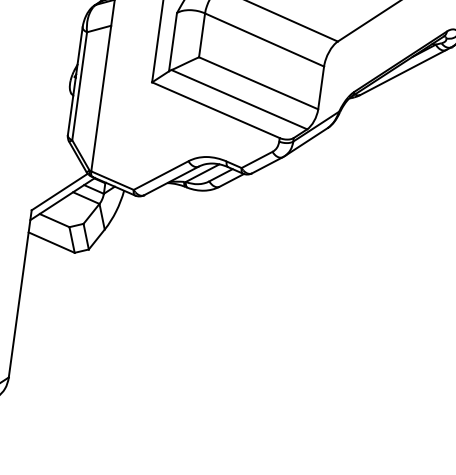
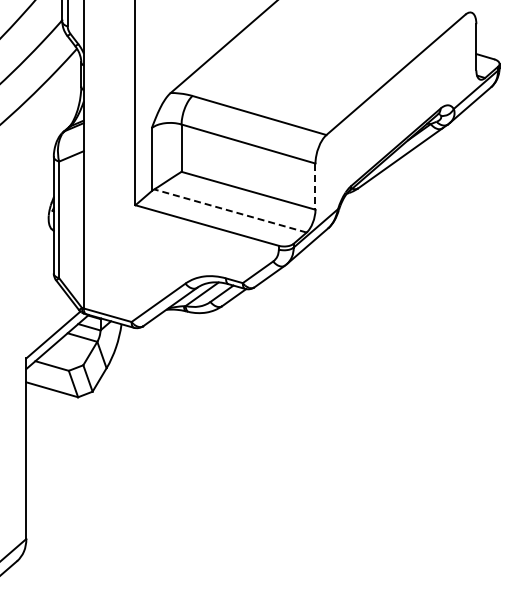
line: (321, 88) -> (315, 187), solid -> dashed
line: (238, 99) -> (229, 210), solid -> dashed

